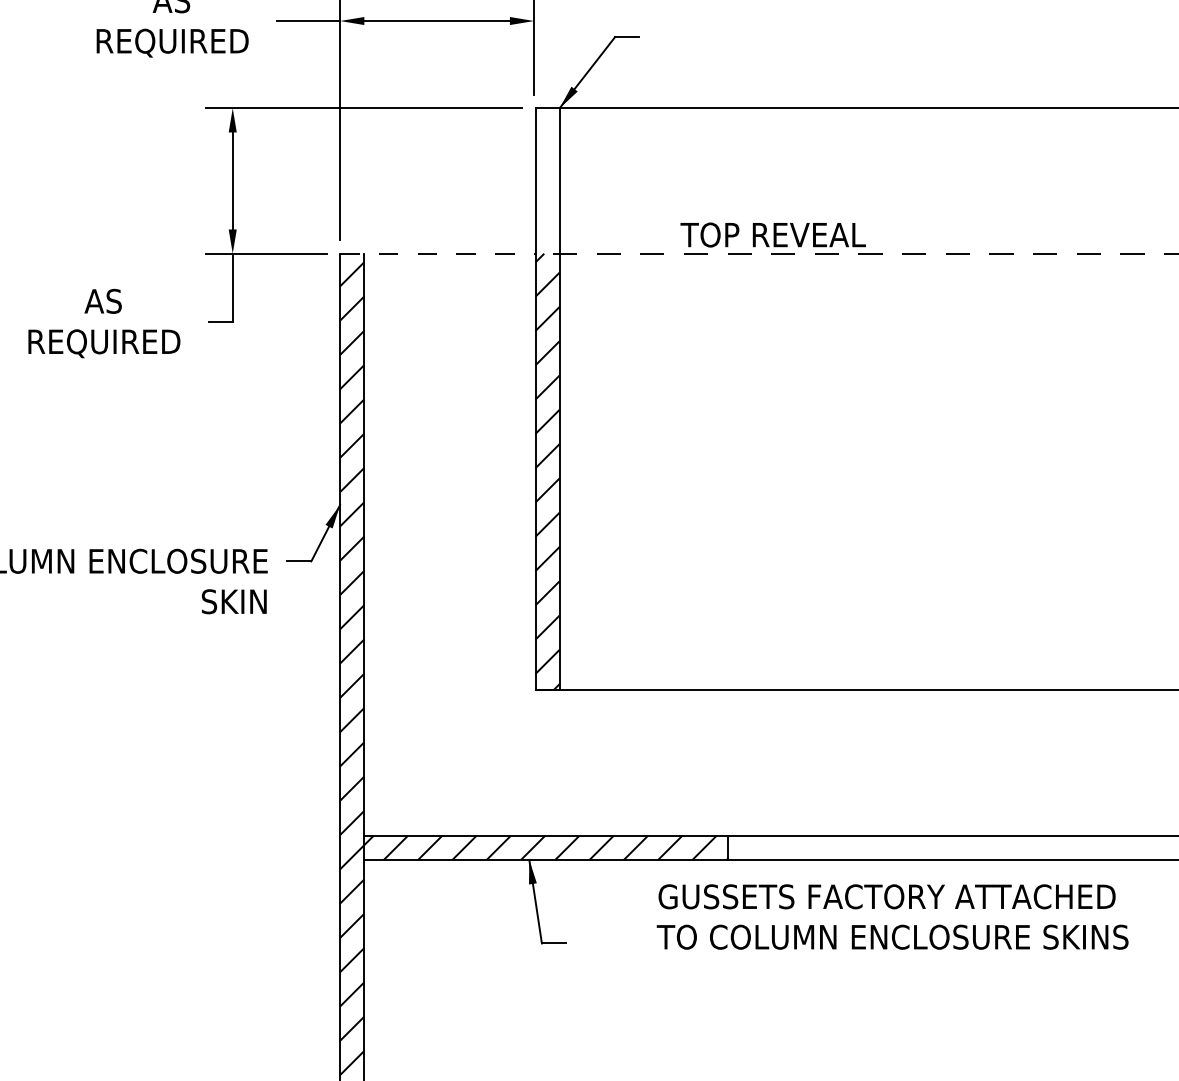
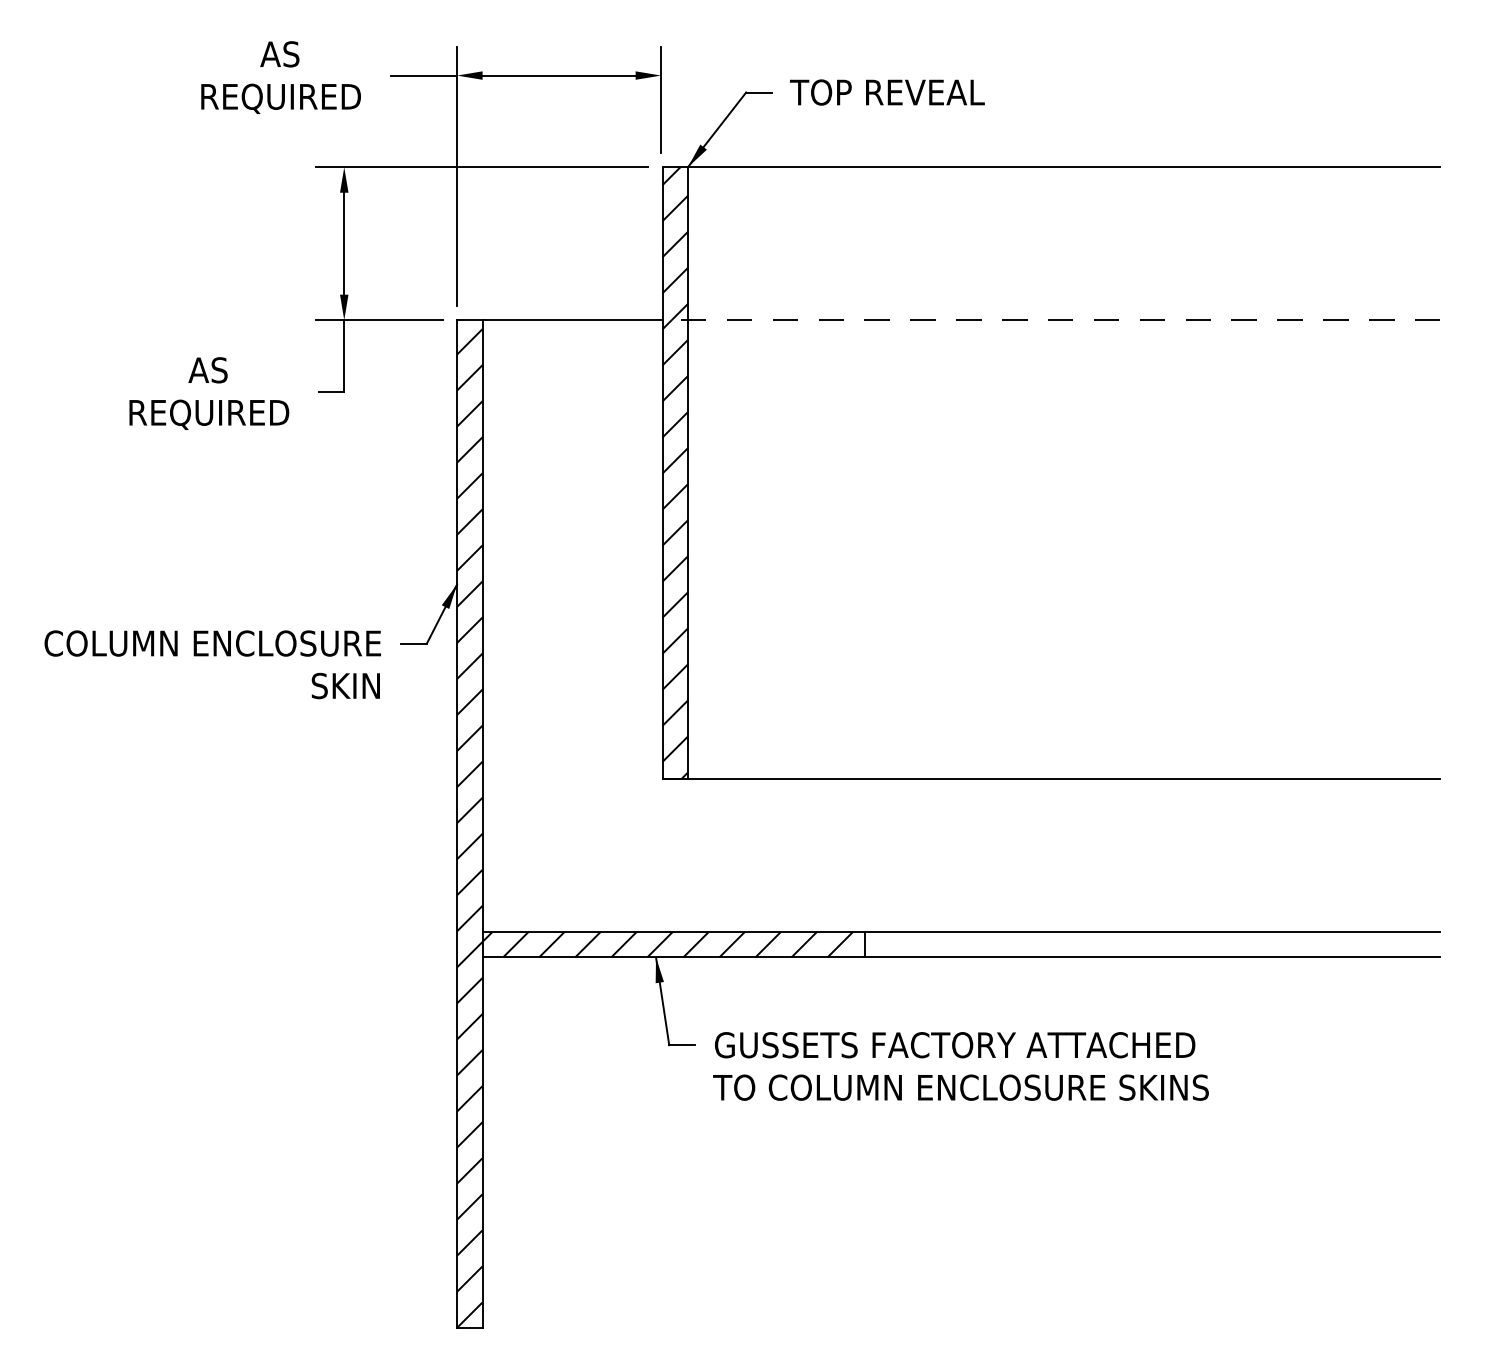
hatch: (546, 180) -> (674, 243), added
text: (773, 234) -> (887, 92), moved
line: (437, 254) -> (559, 320), dashed -> solid
text: (892, 917) -> (960, 1066), moved

